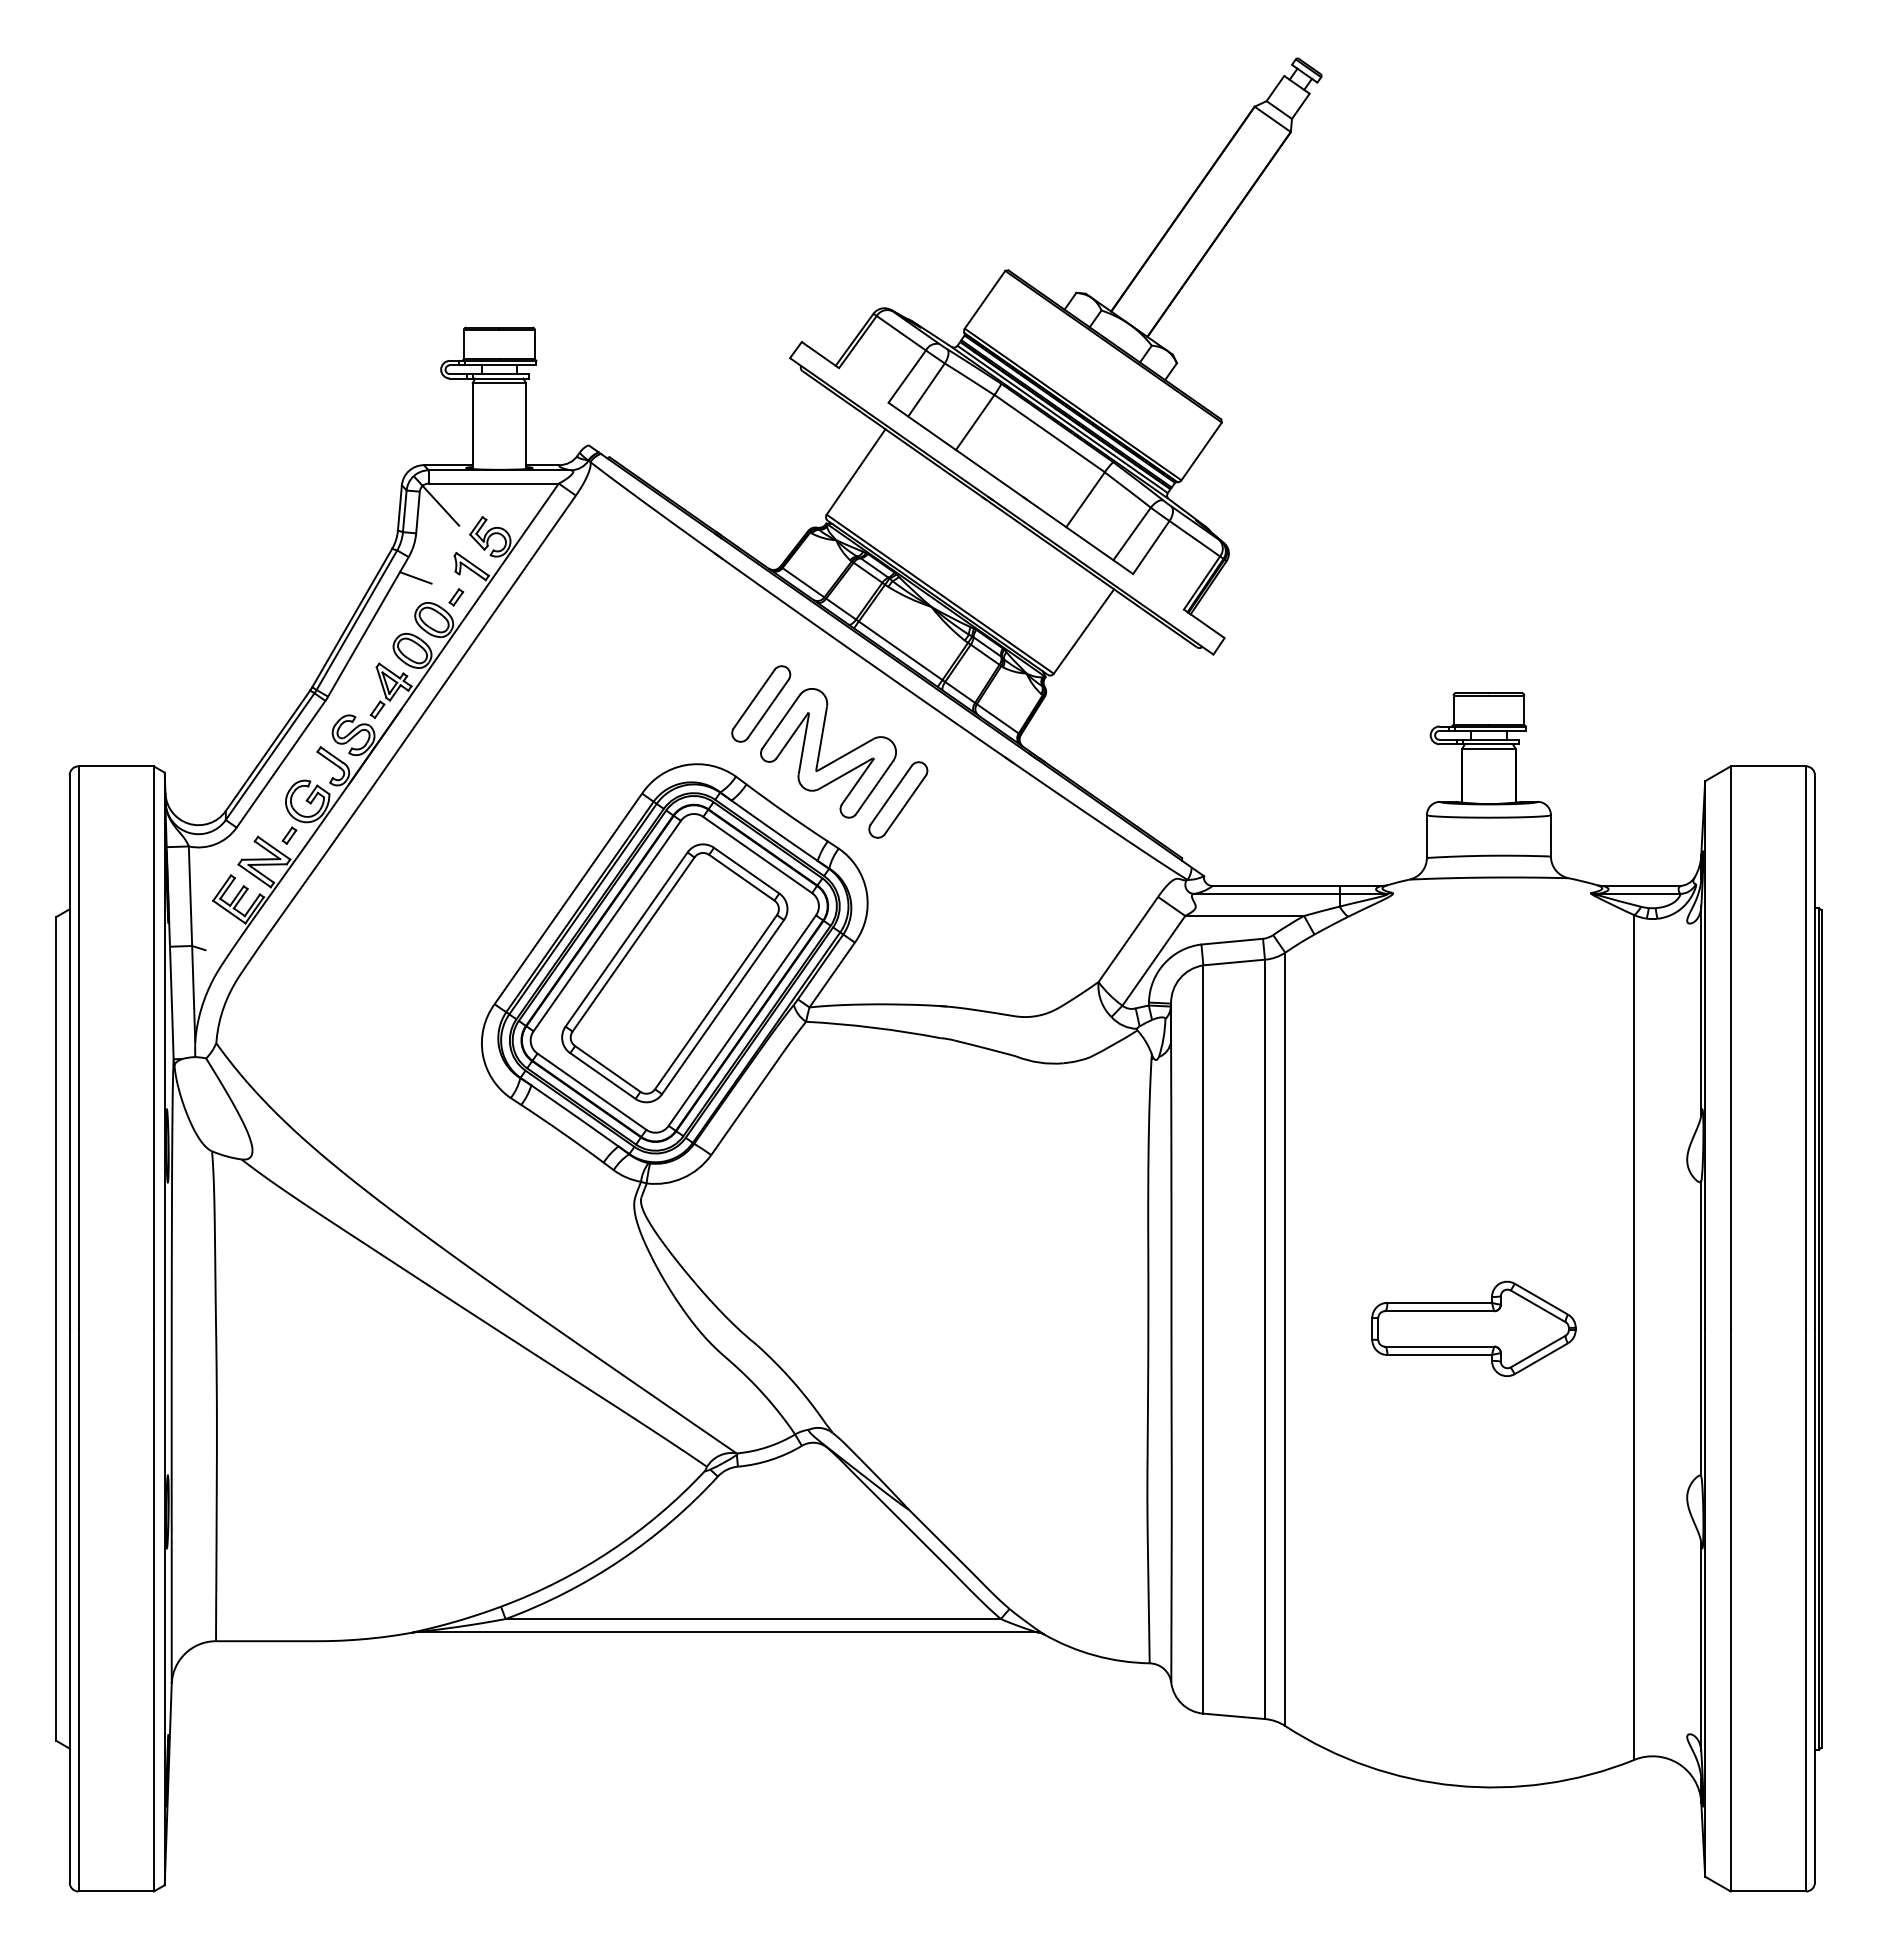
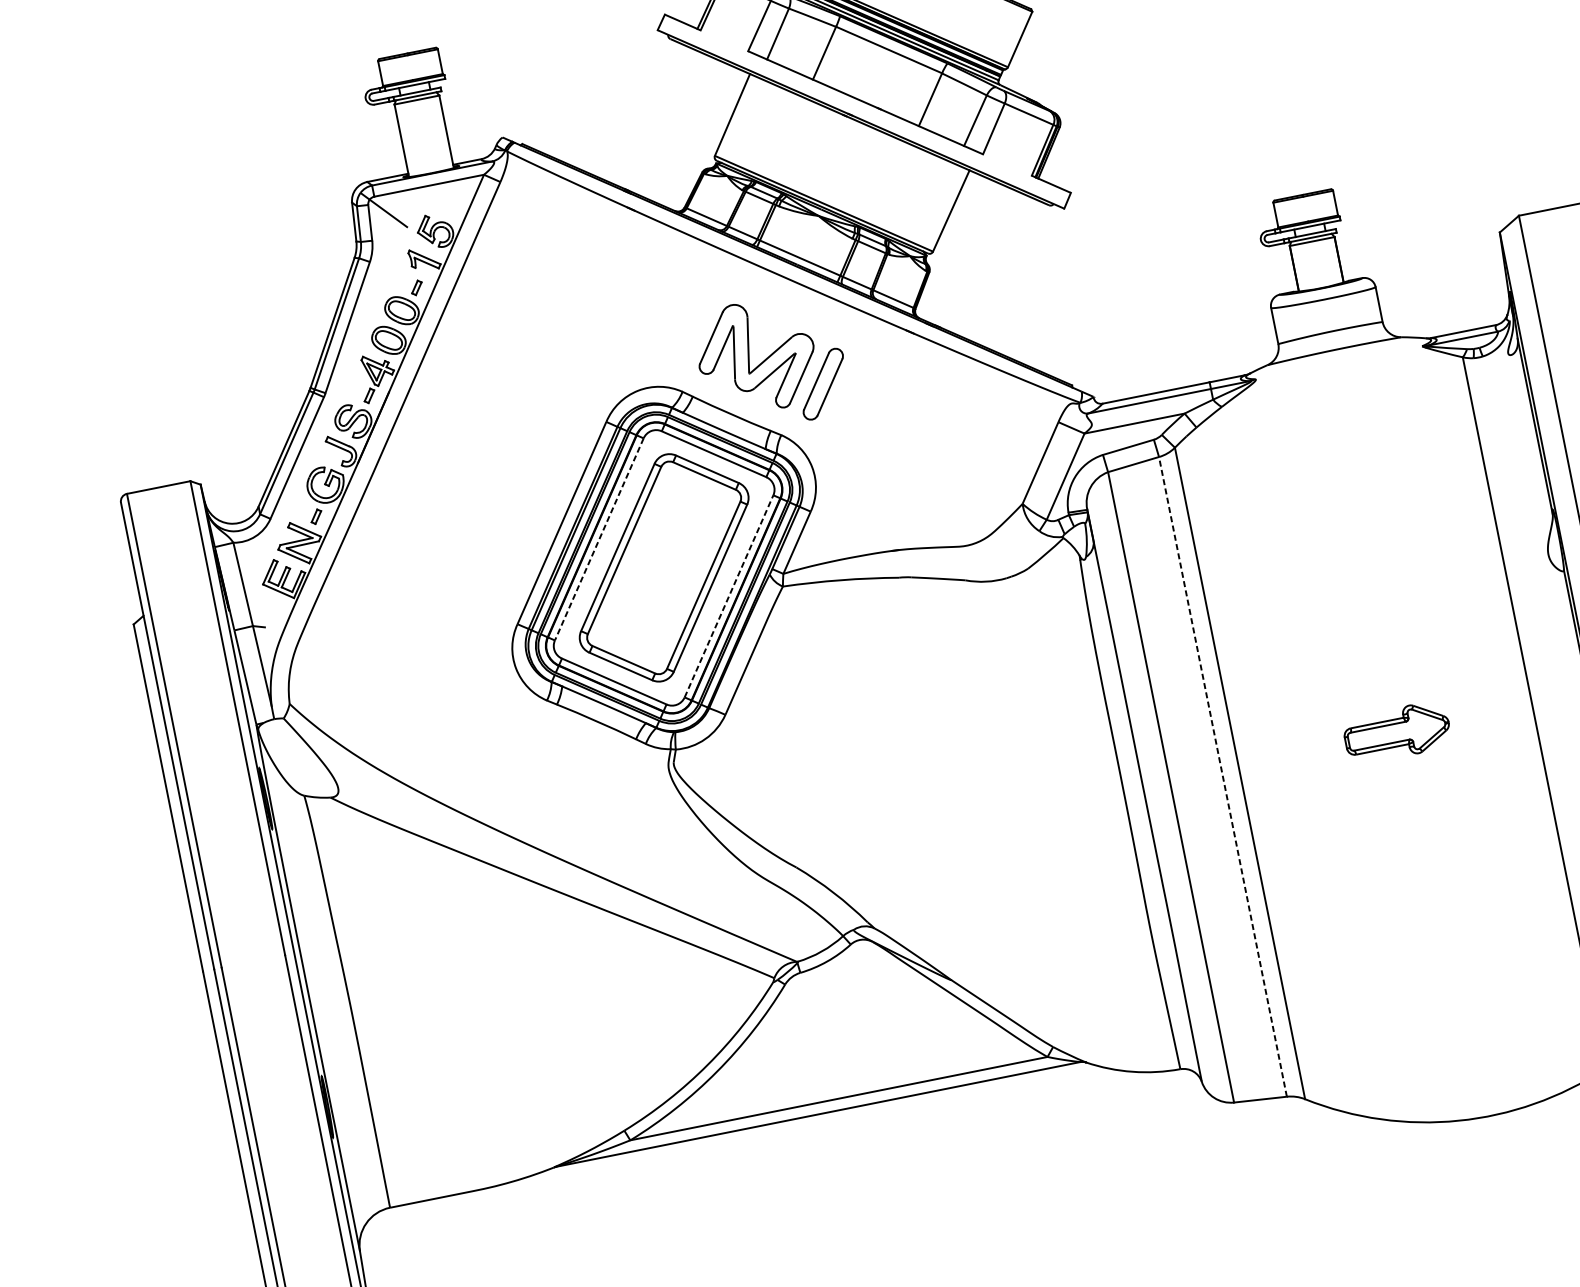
line: (415, 577) -> (379, 278), removed
part: (761, 703) -> (691, 325), removed
line: (606, 926) -> (598, 539), solid -> dashed
line: (742, 1020) -> (729, 596), solid -> dashed
part: (1473, 1328) -> (1396, 732), size x0.6
line: (1264, 1339) -> (1222, 777), solid -> dashed

